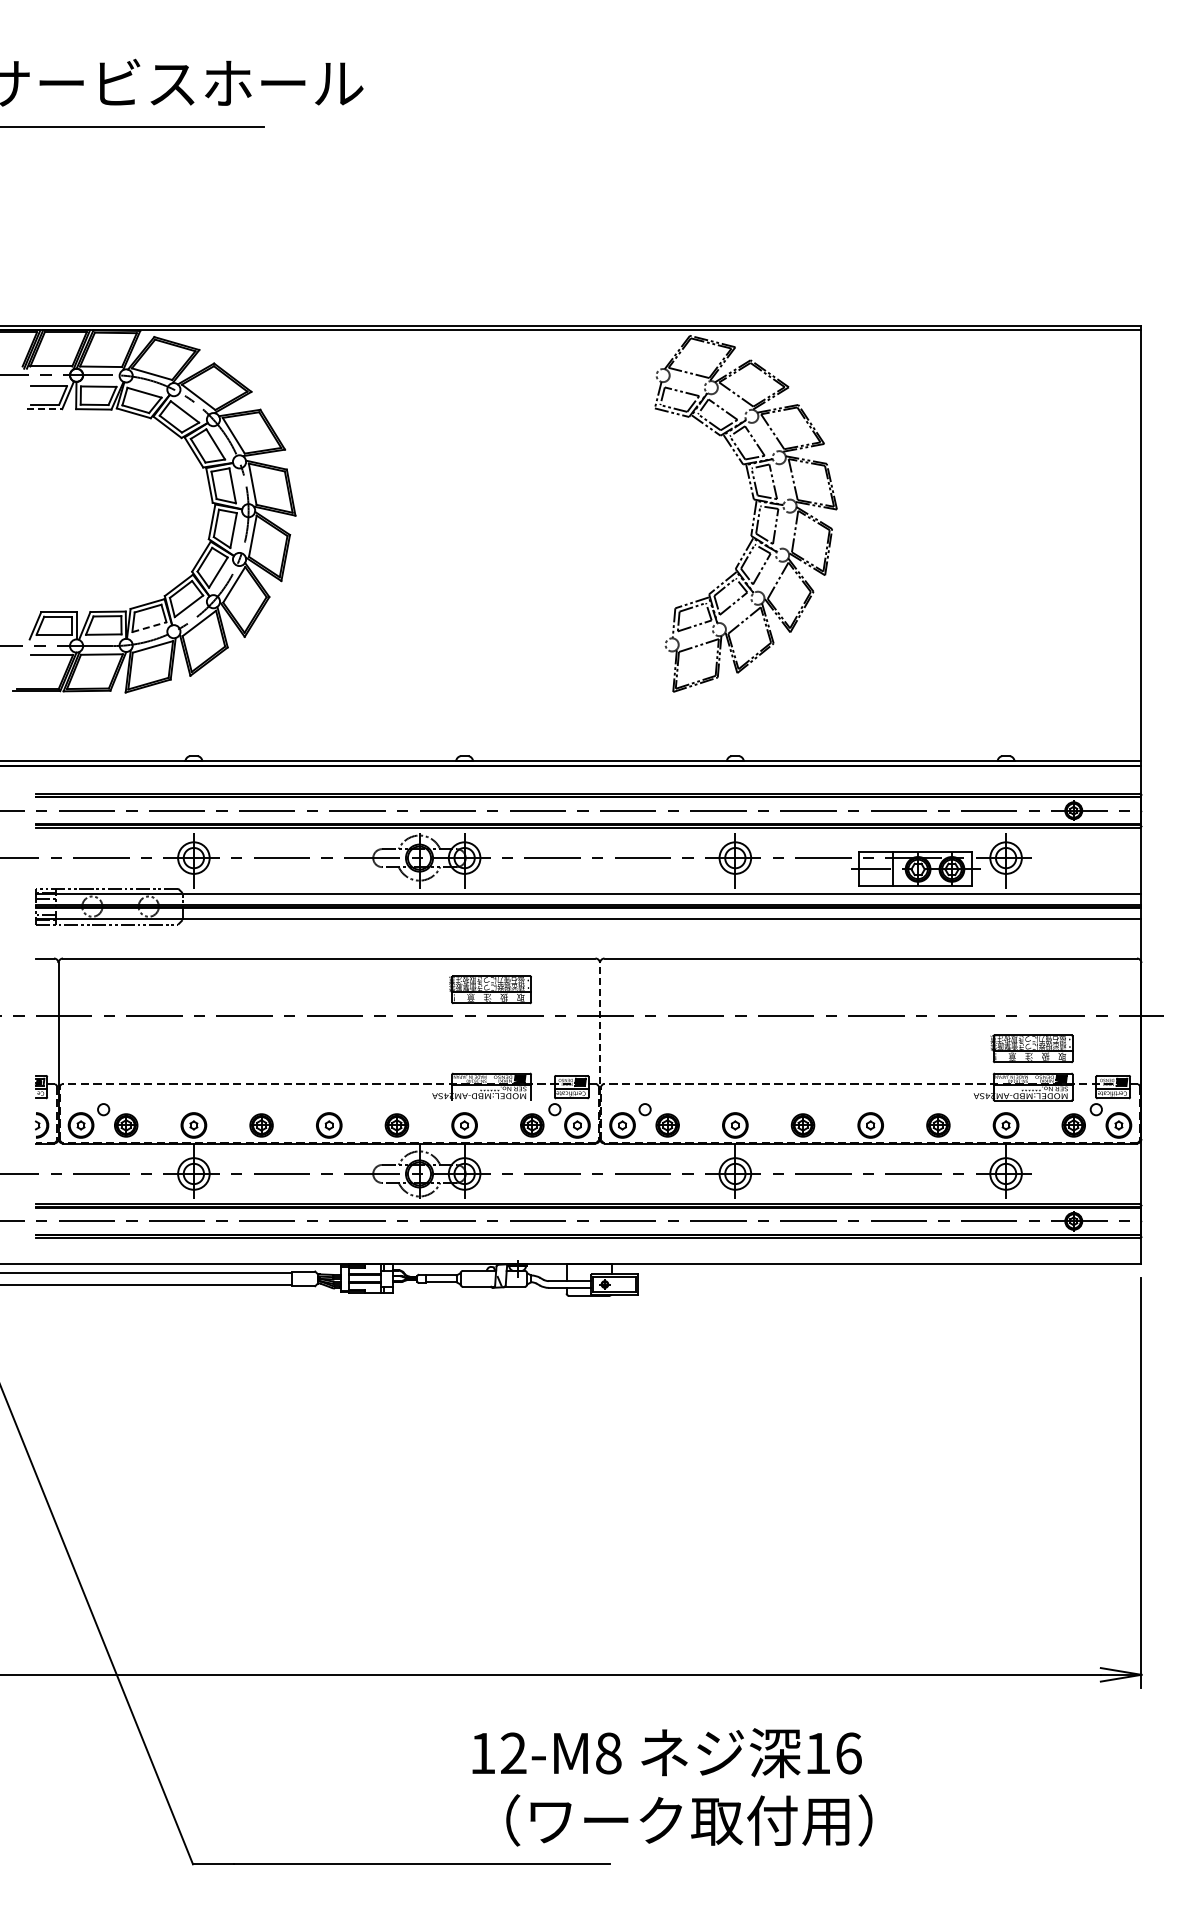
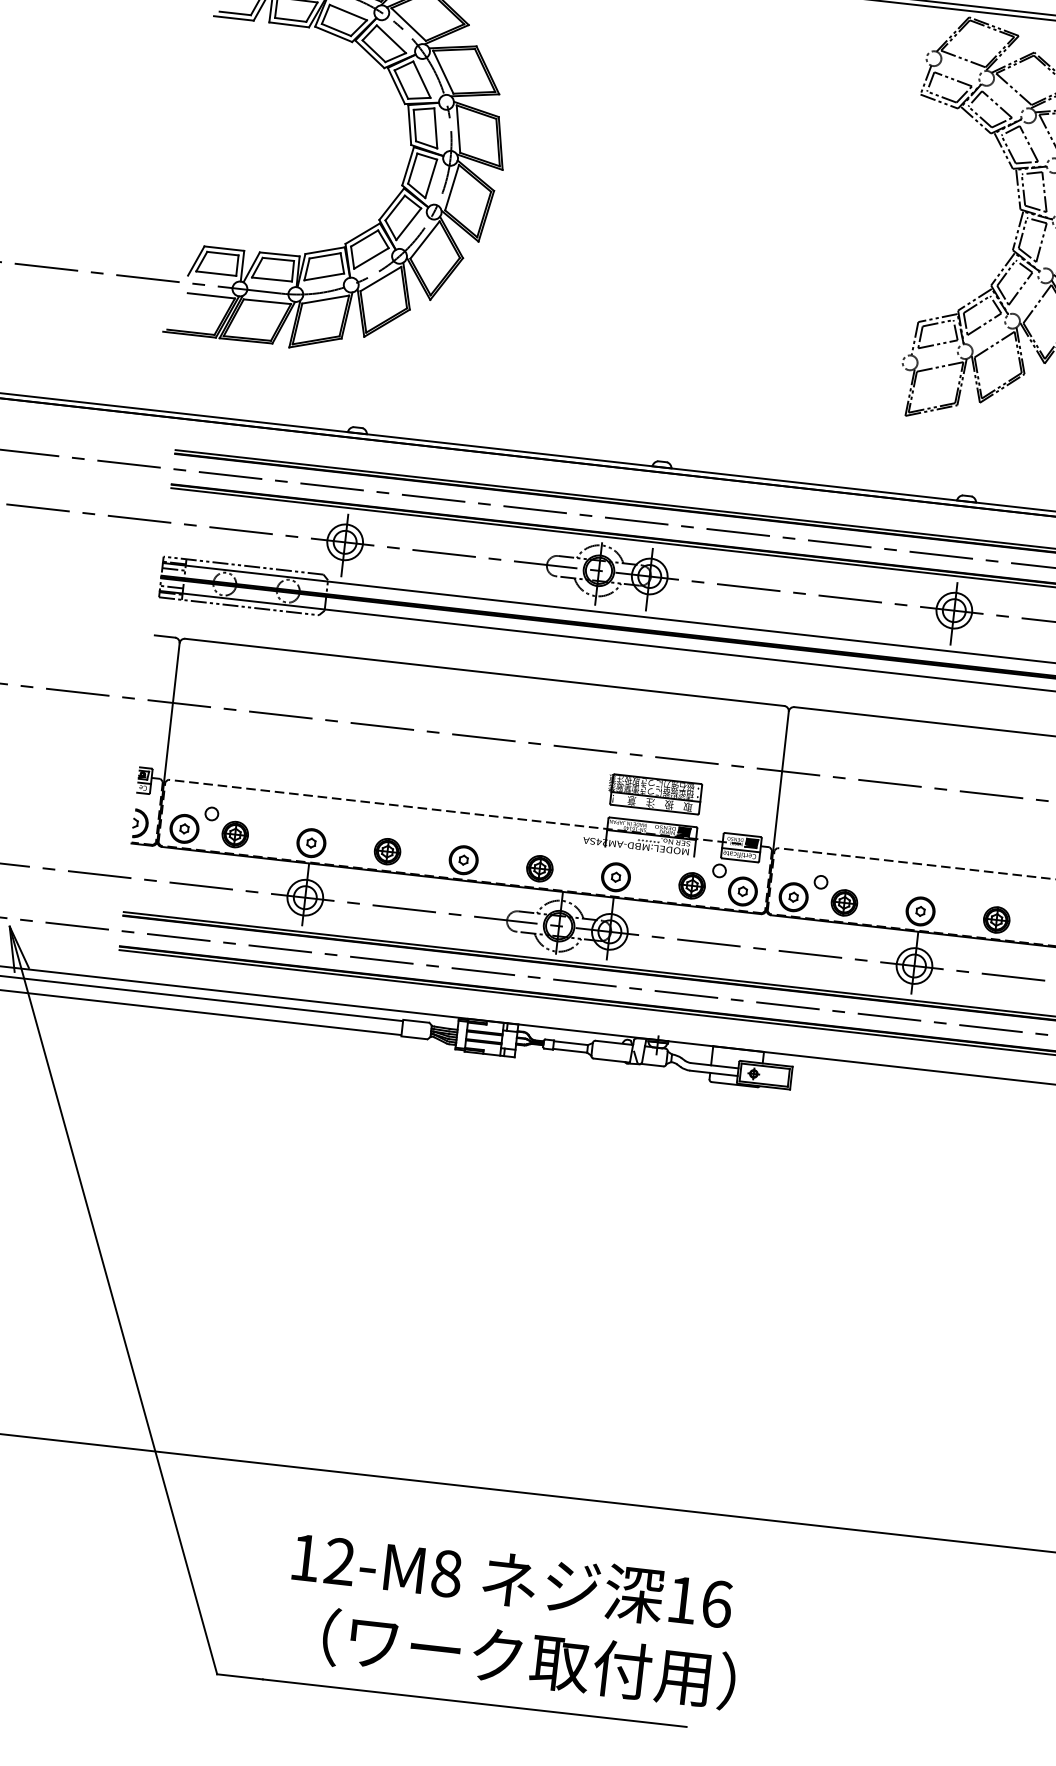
line: (44, 409) -> (233, 18), dashed -> solid
line: (149, 627) -> (324, 277), dashed -> solid
part: (490, 989) -> (654, 793), moved
line: (600, 1051) -> (778, 811), dashed -> solid
text: (672, 1787) -> (514, 1620), moved

